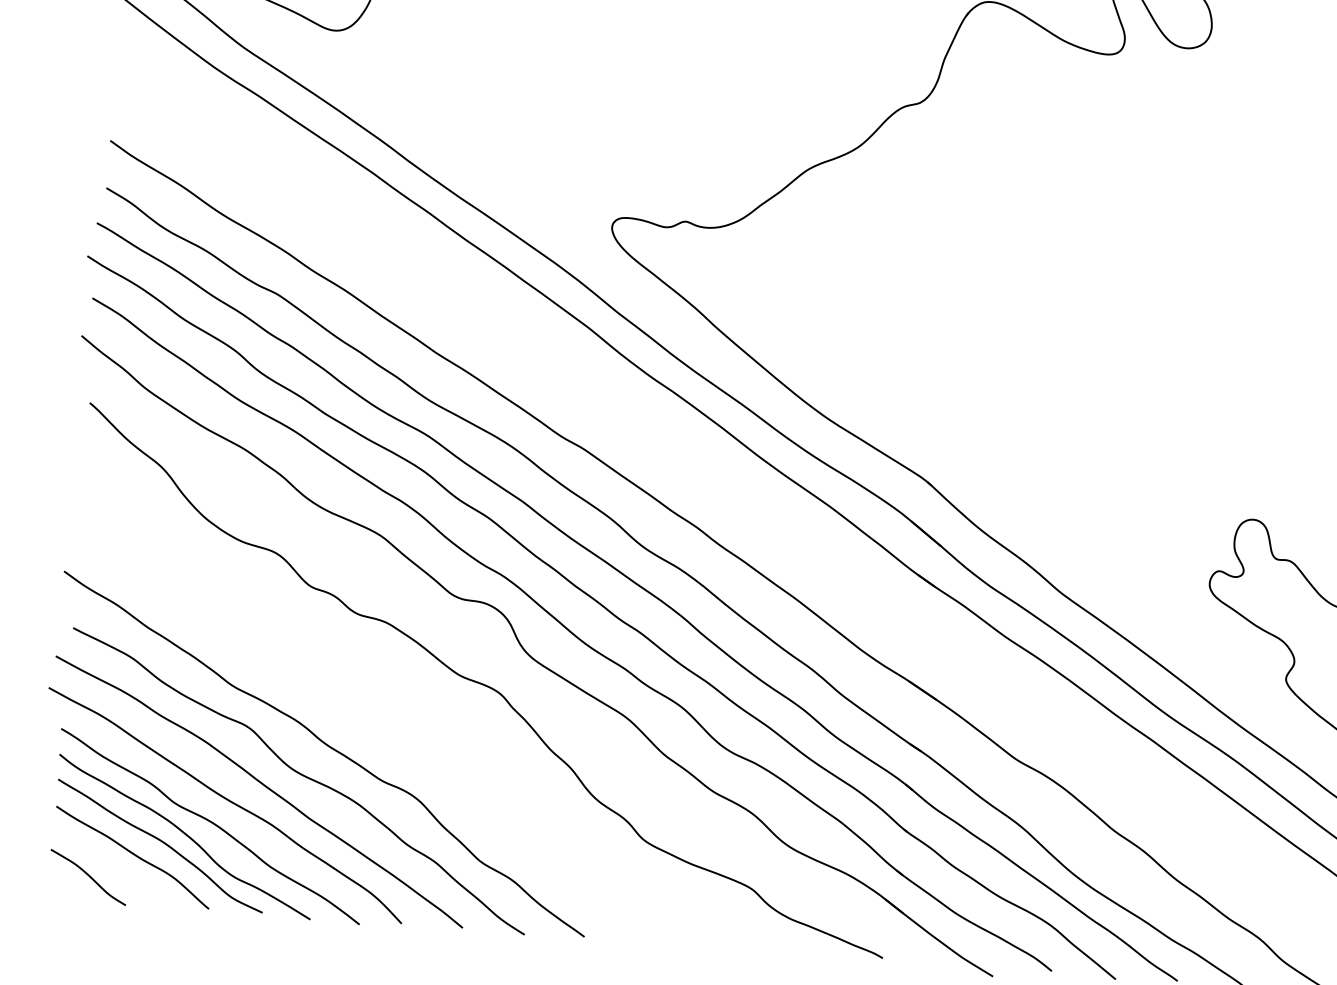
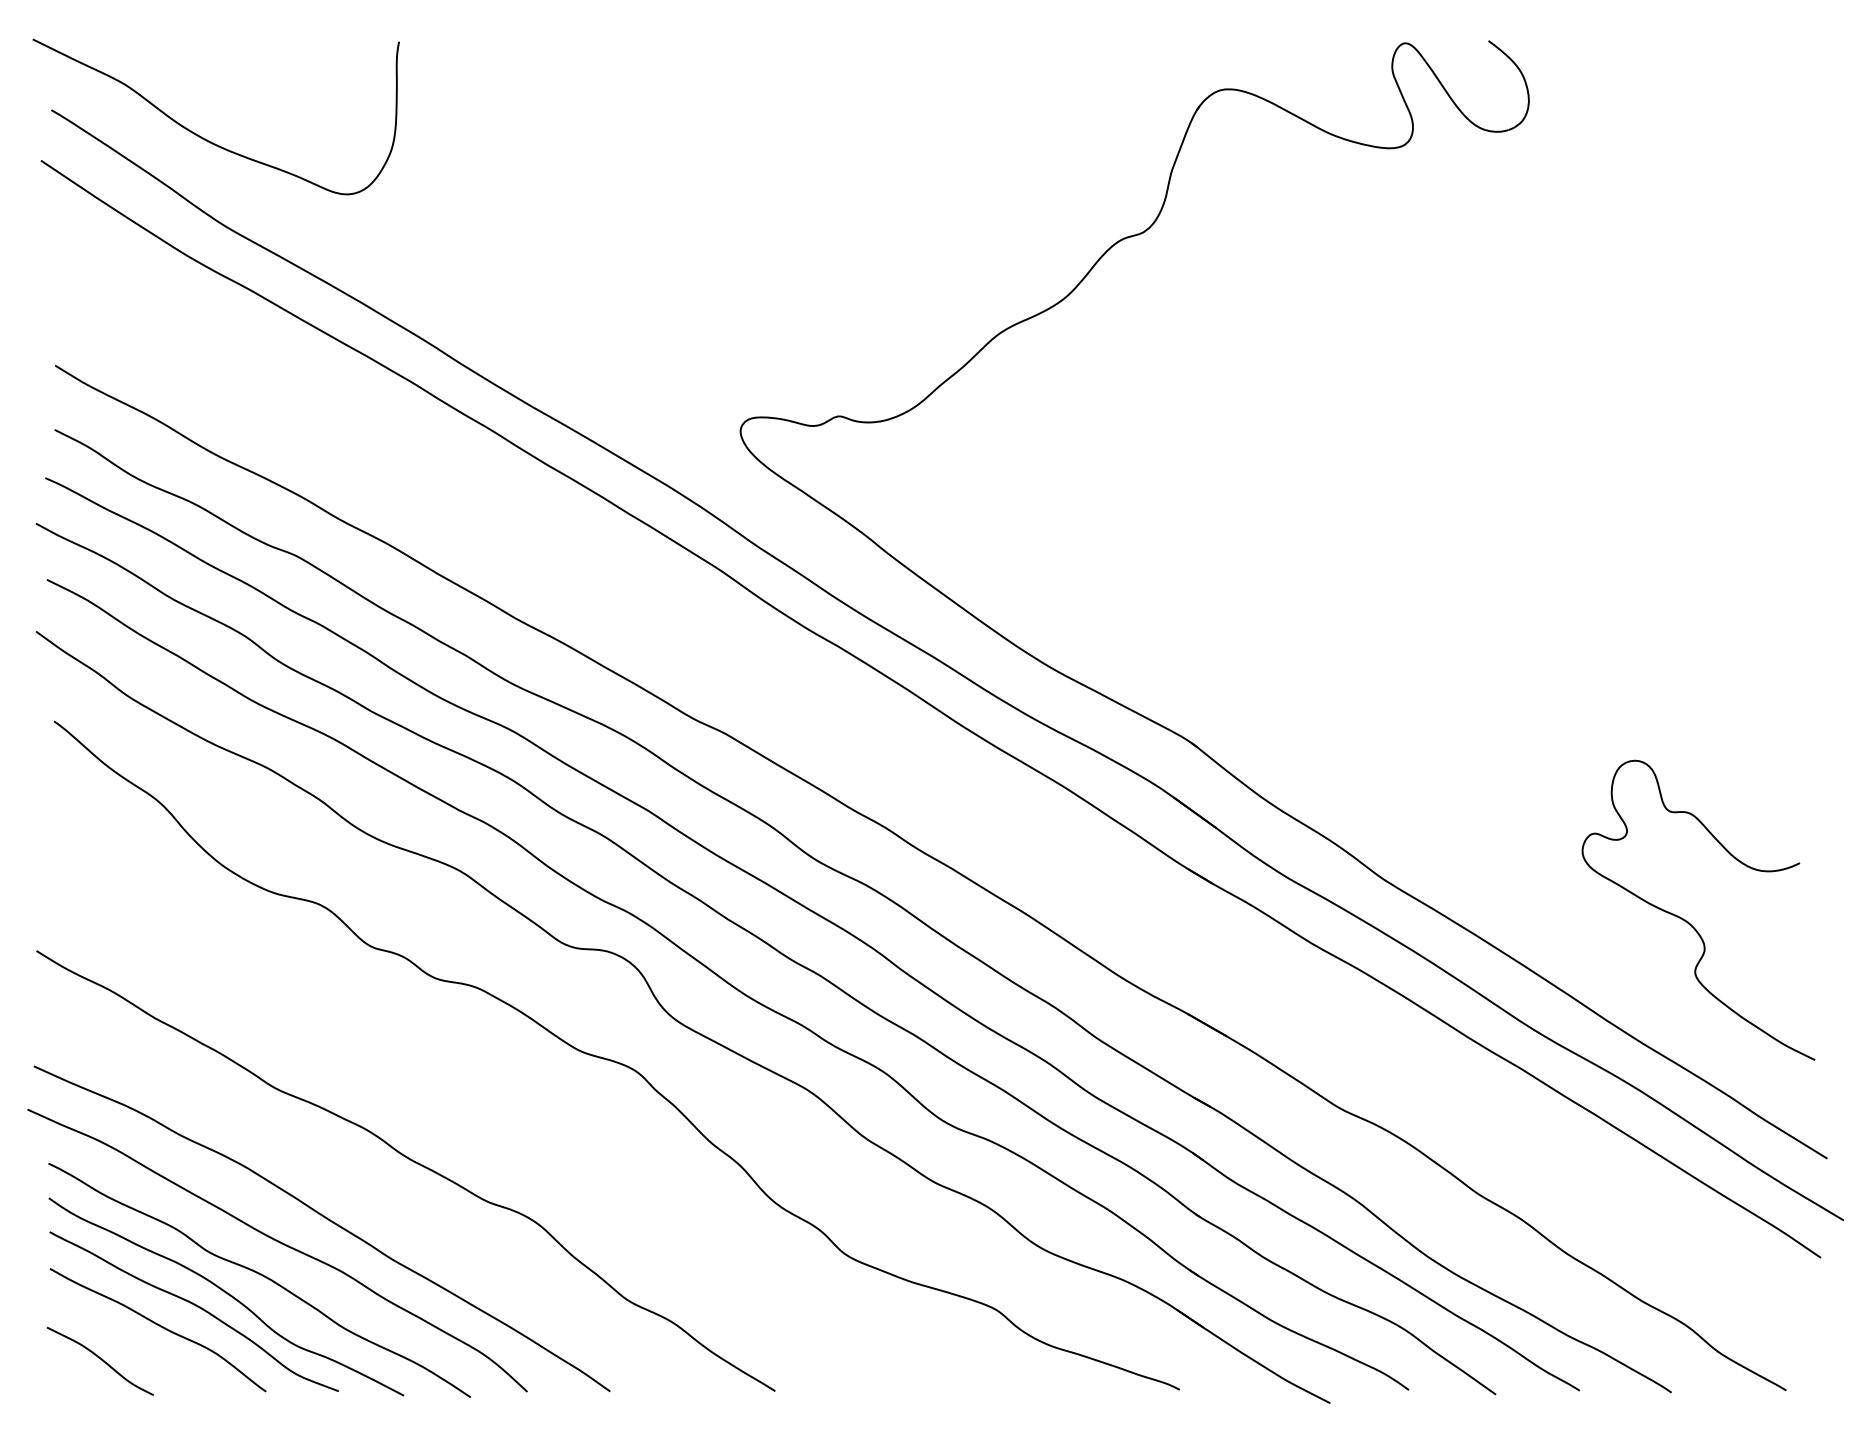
curve: (301, 775) -> (377, 1202), removed

